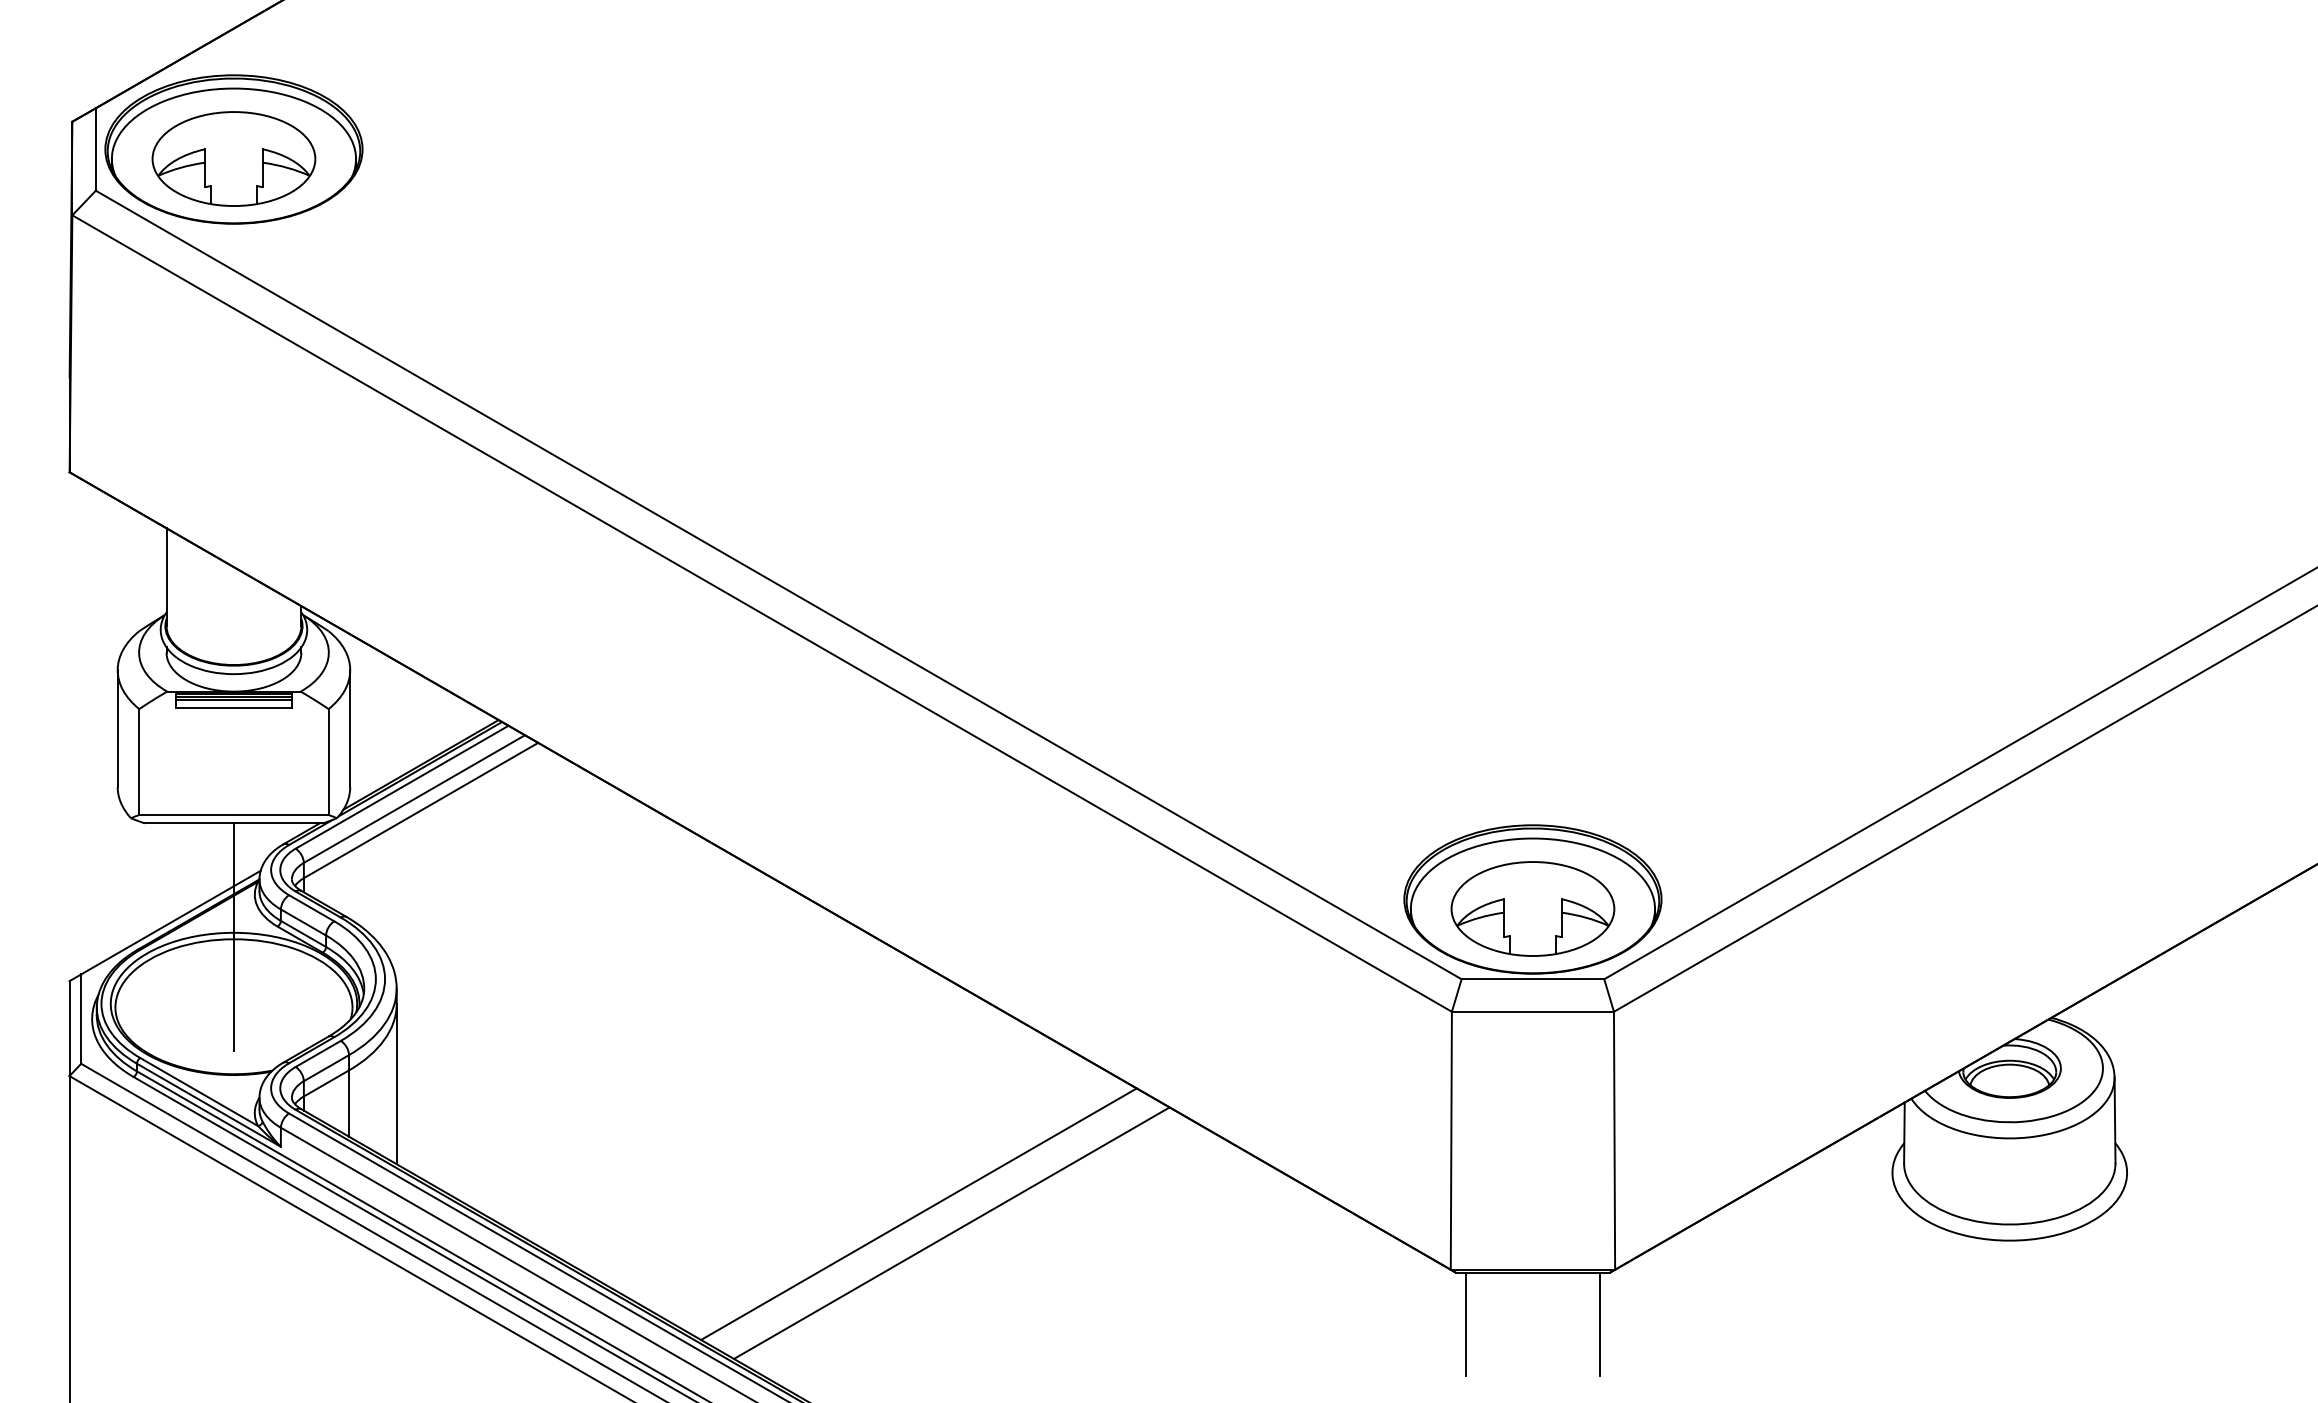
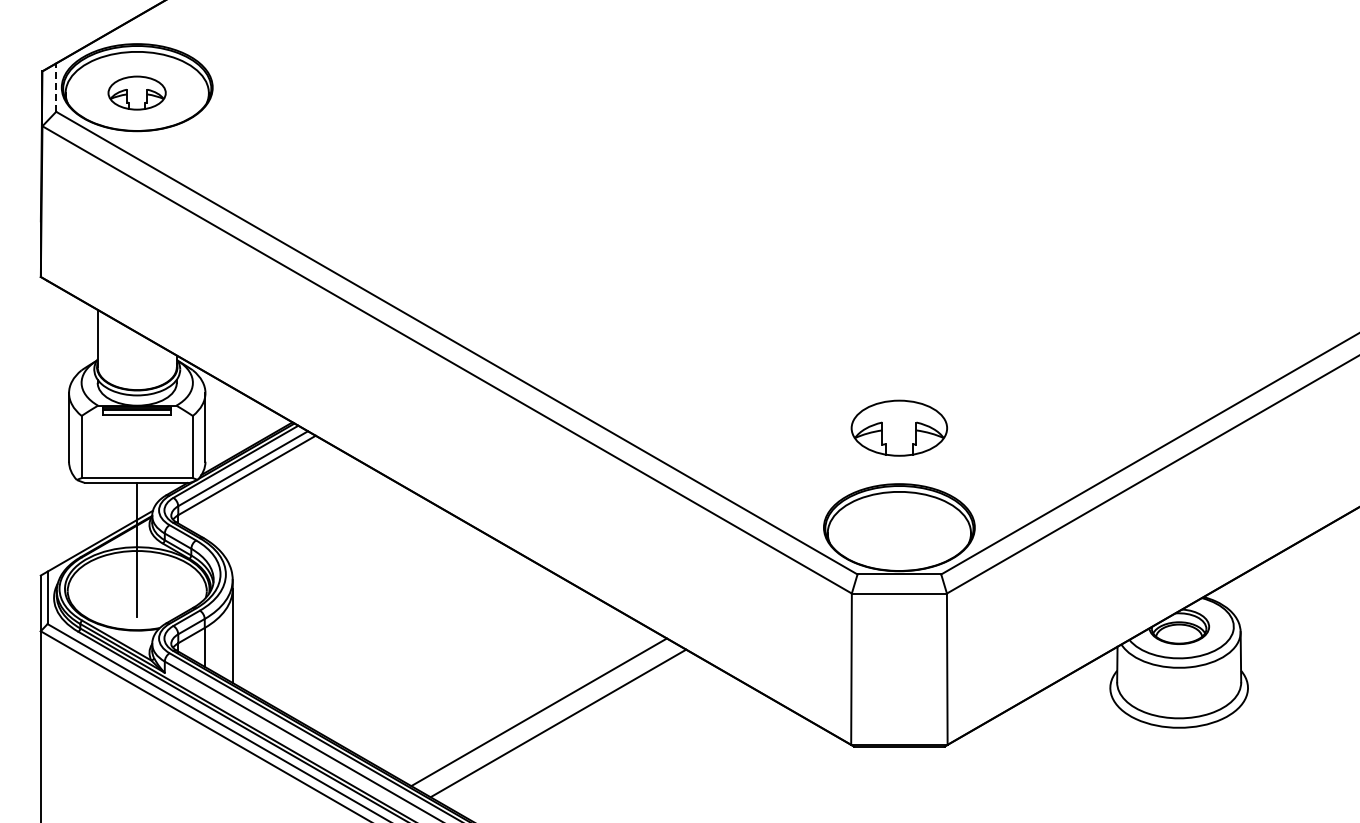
line: (96, 149) -> (56, 87), solid -> dashed
part: (232, 157) -> (136, 92), size x0.6
part: (1531, 907) -> (898, 427), moved
line: (1464, 1323) -> (859, 776), removed
line: (1599, 1323) -> (938, 776), removed

